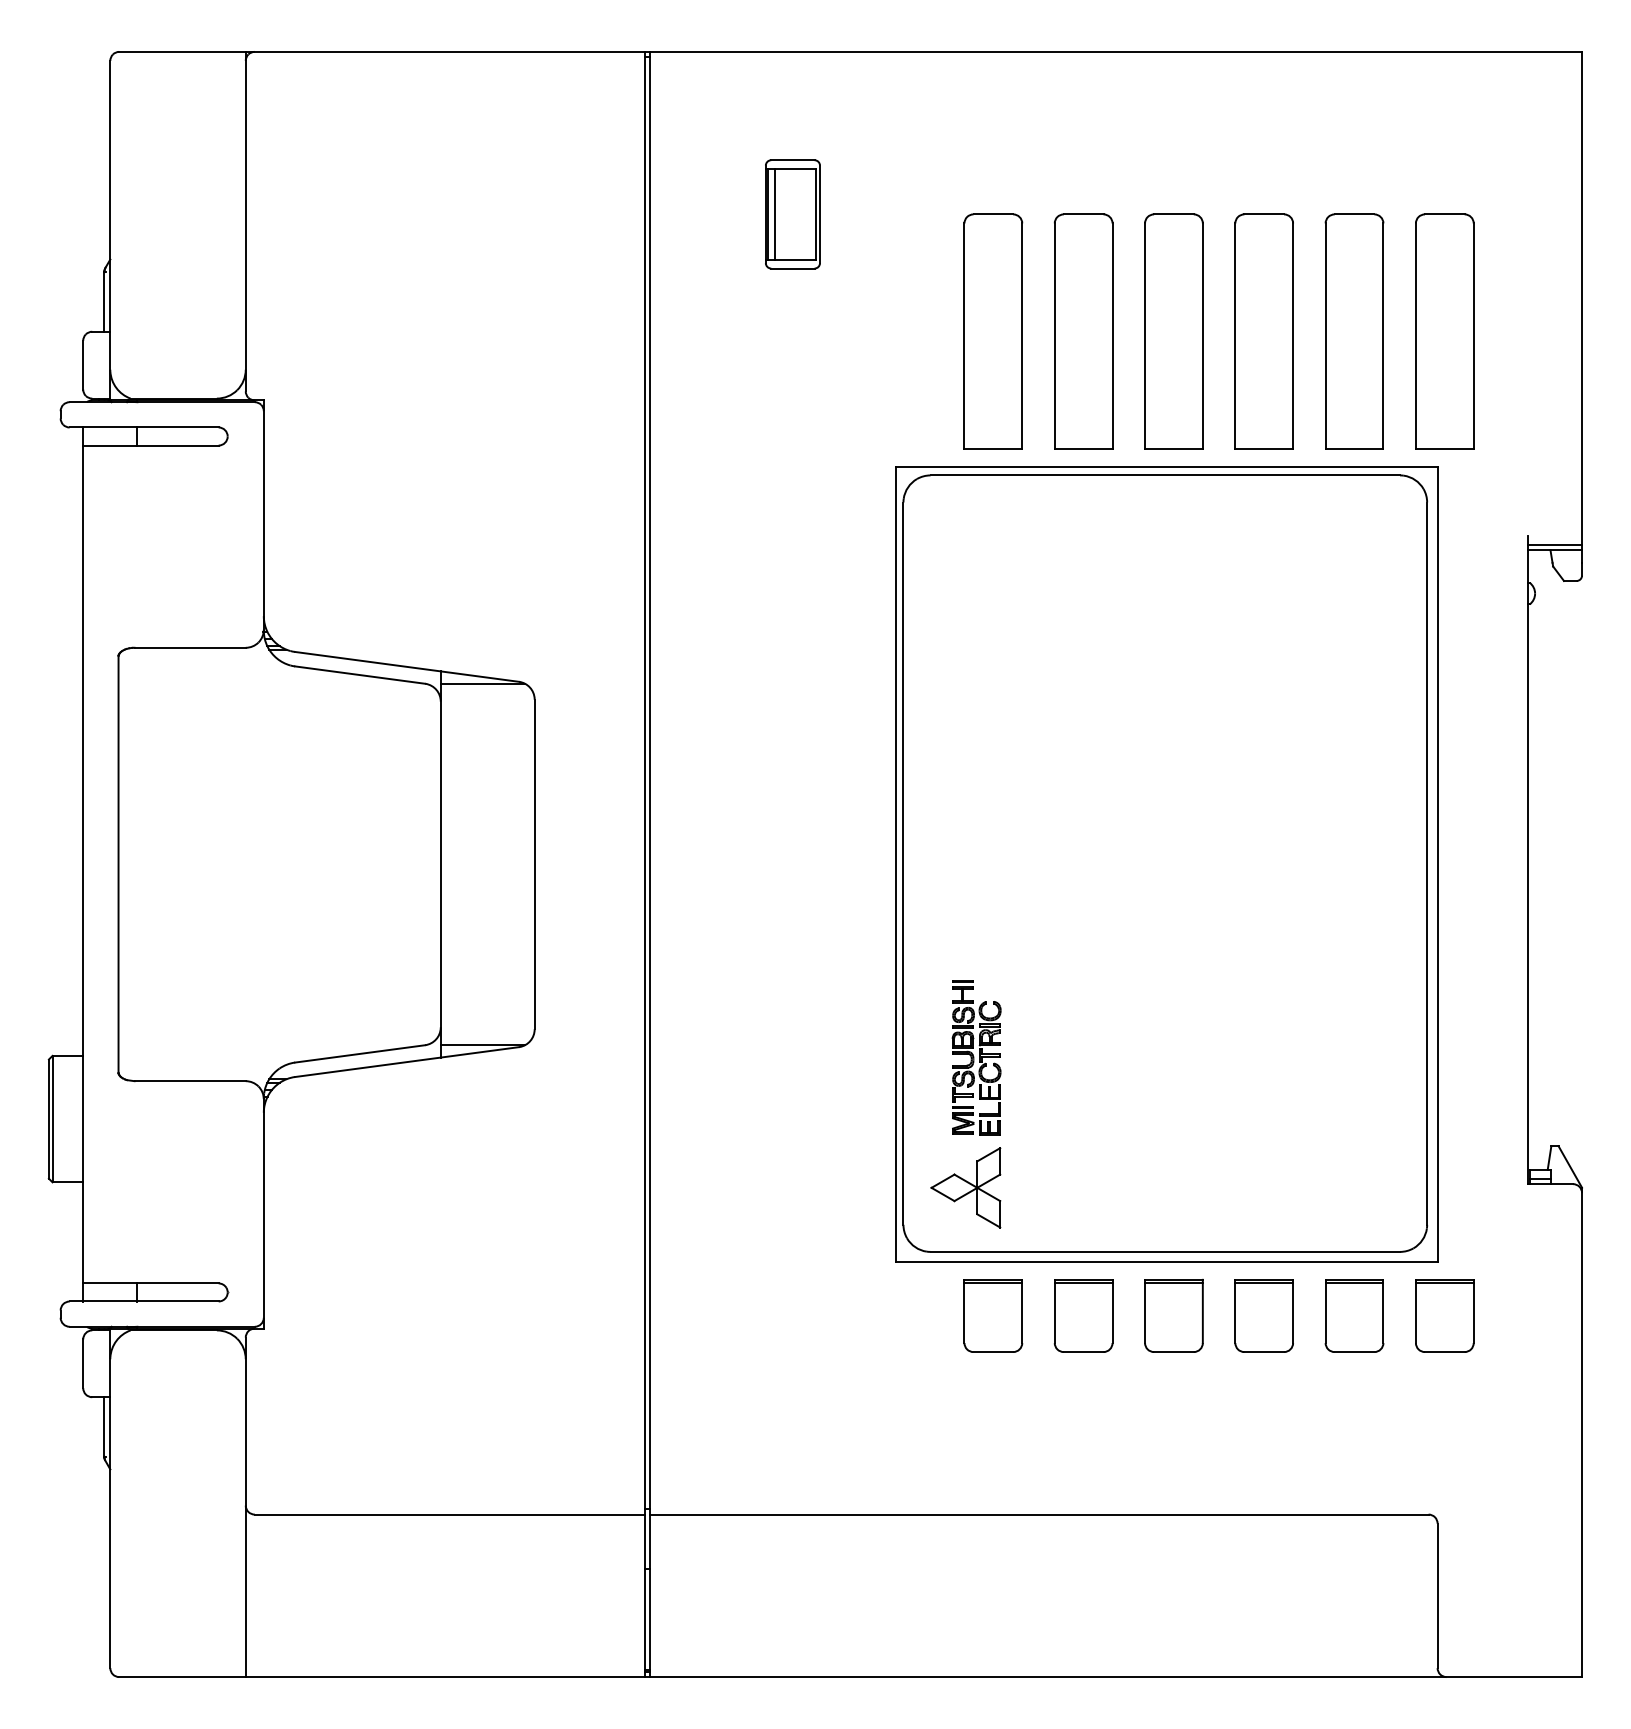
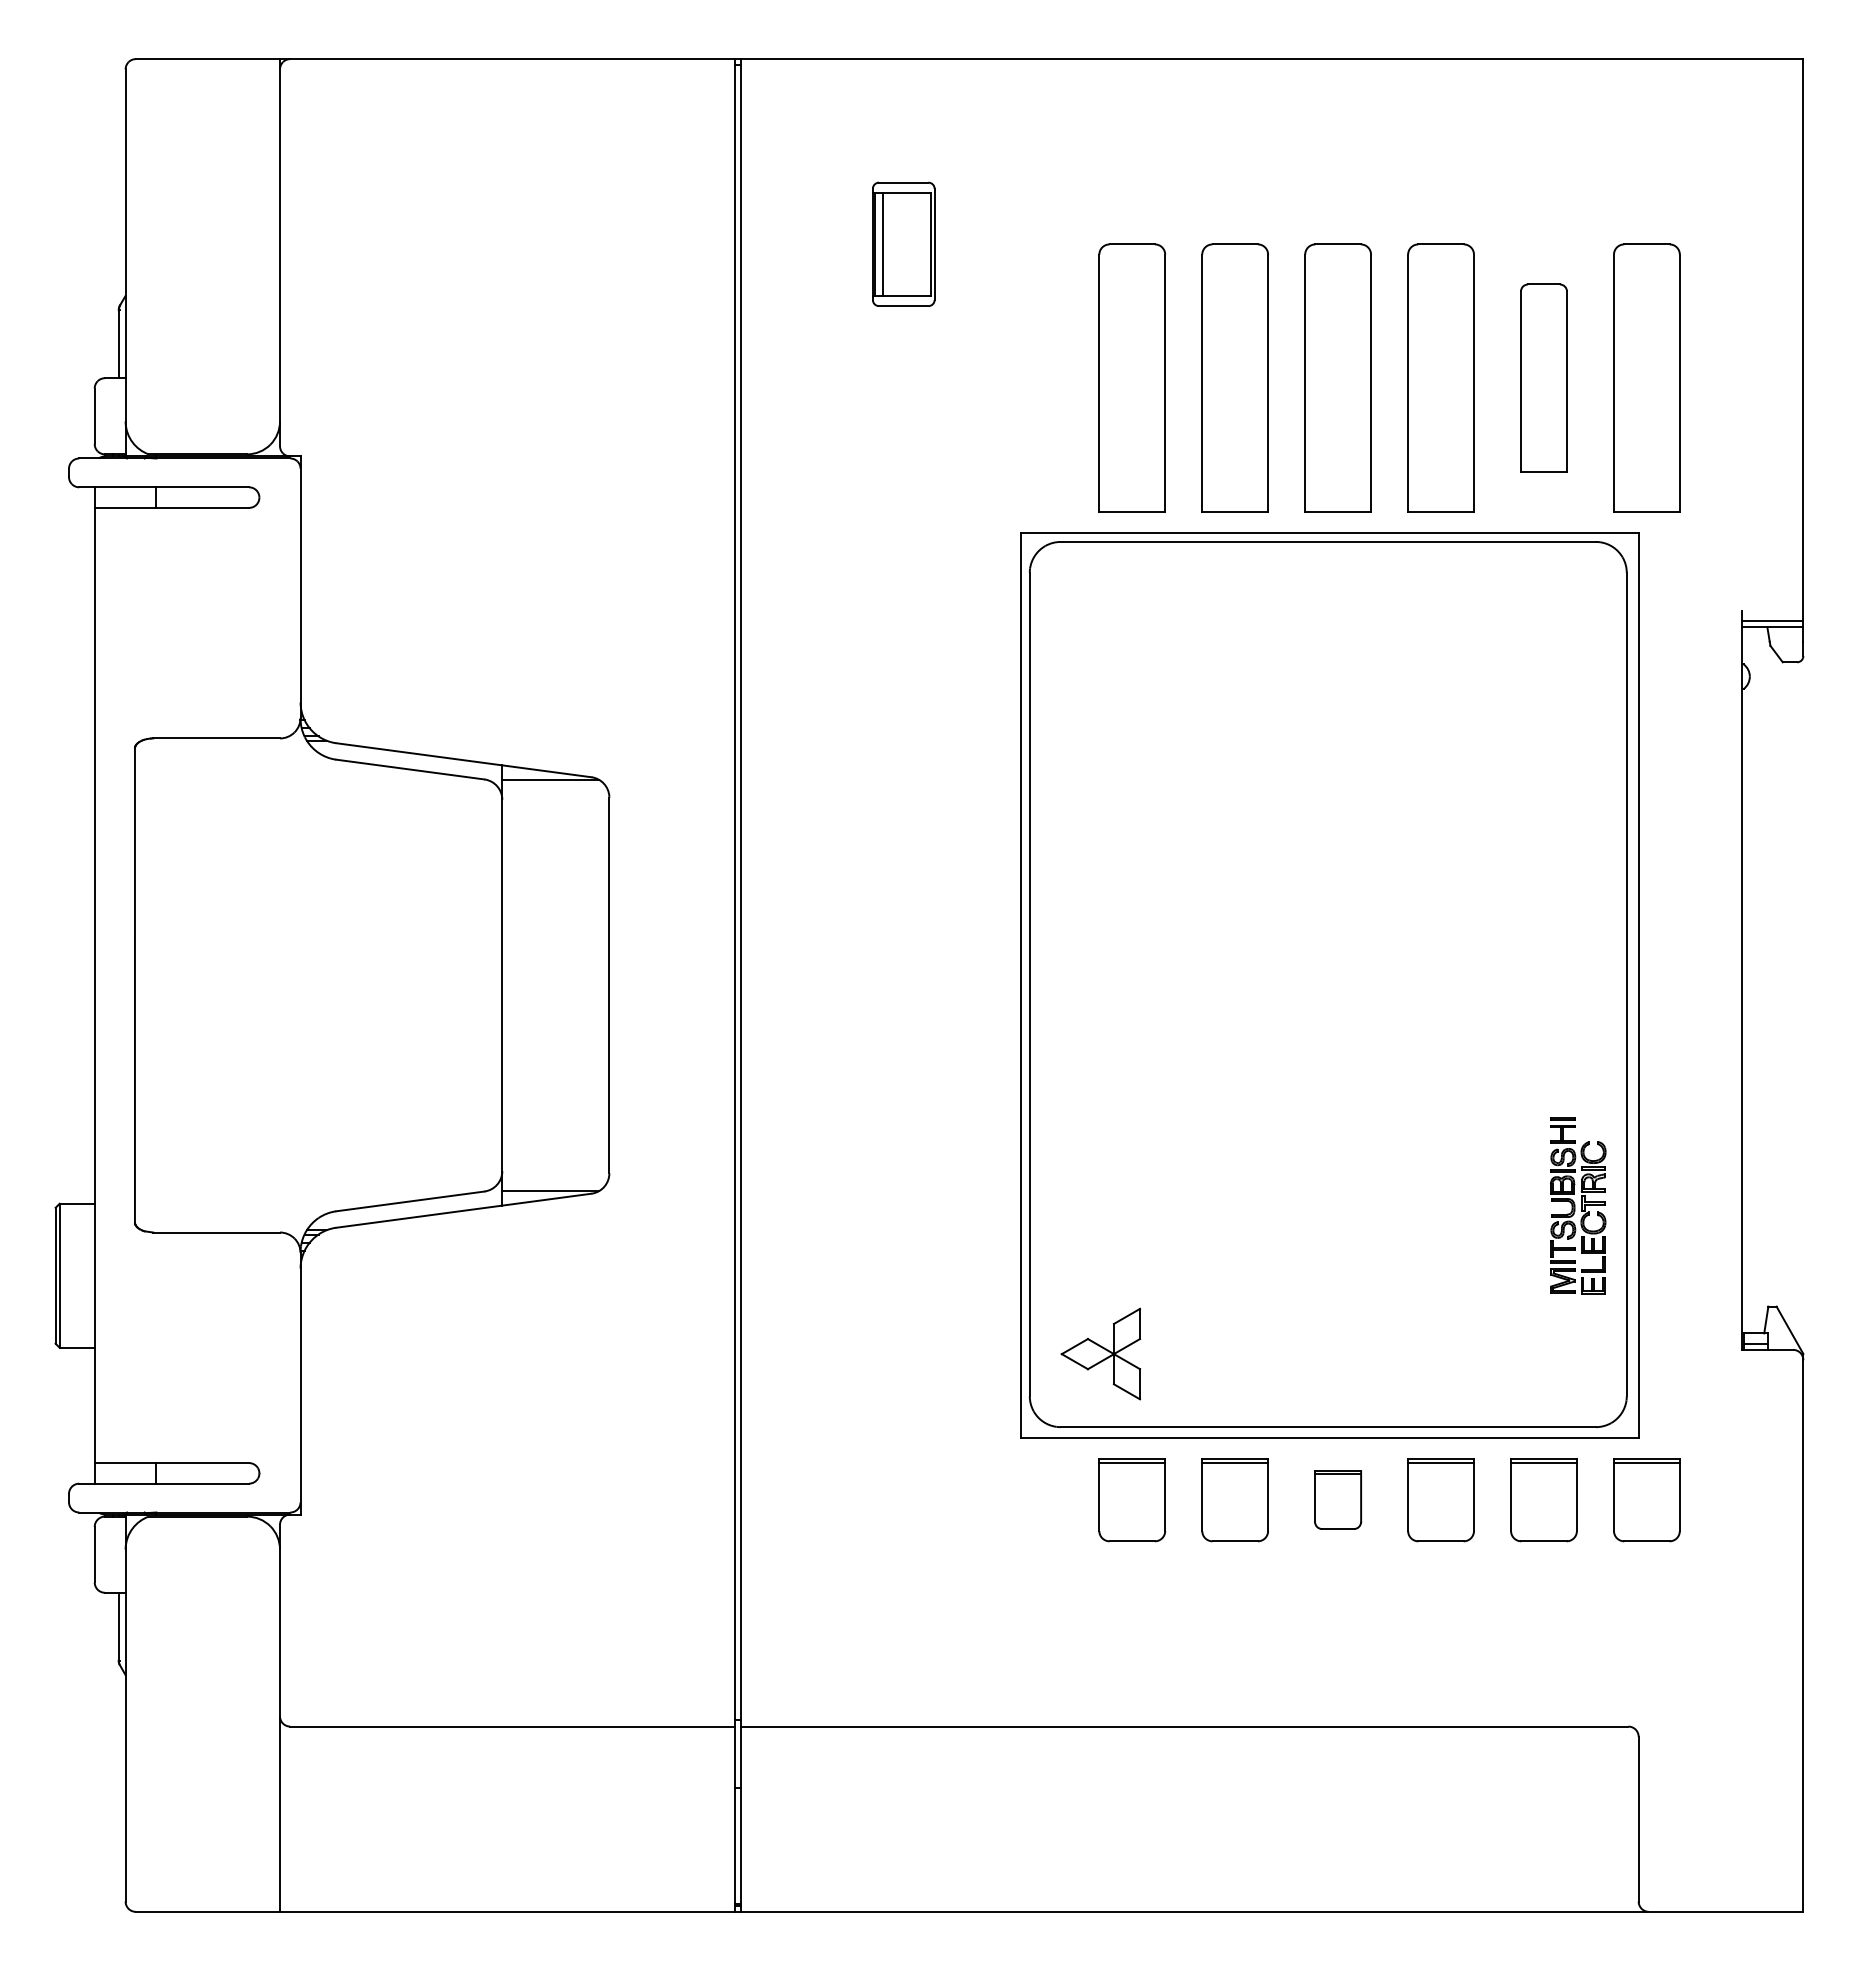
part: (1354, 331) -> (1543, 377), size x0.7
part: (976, 1057) -> (1578, 1205), moved
part: (1173, 1316) -> (1337, 1500), size x0.7

